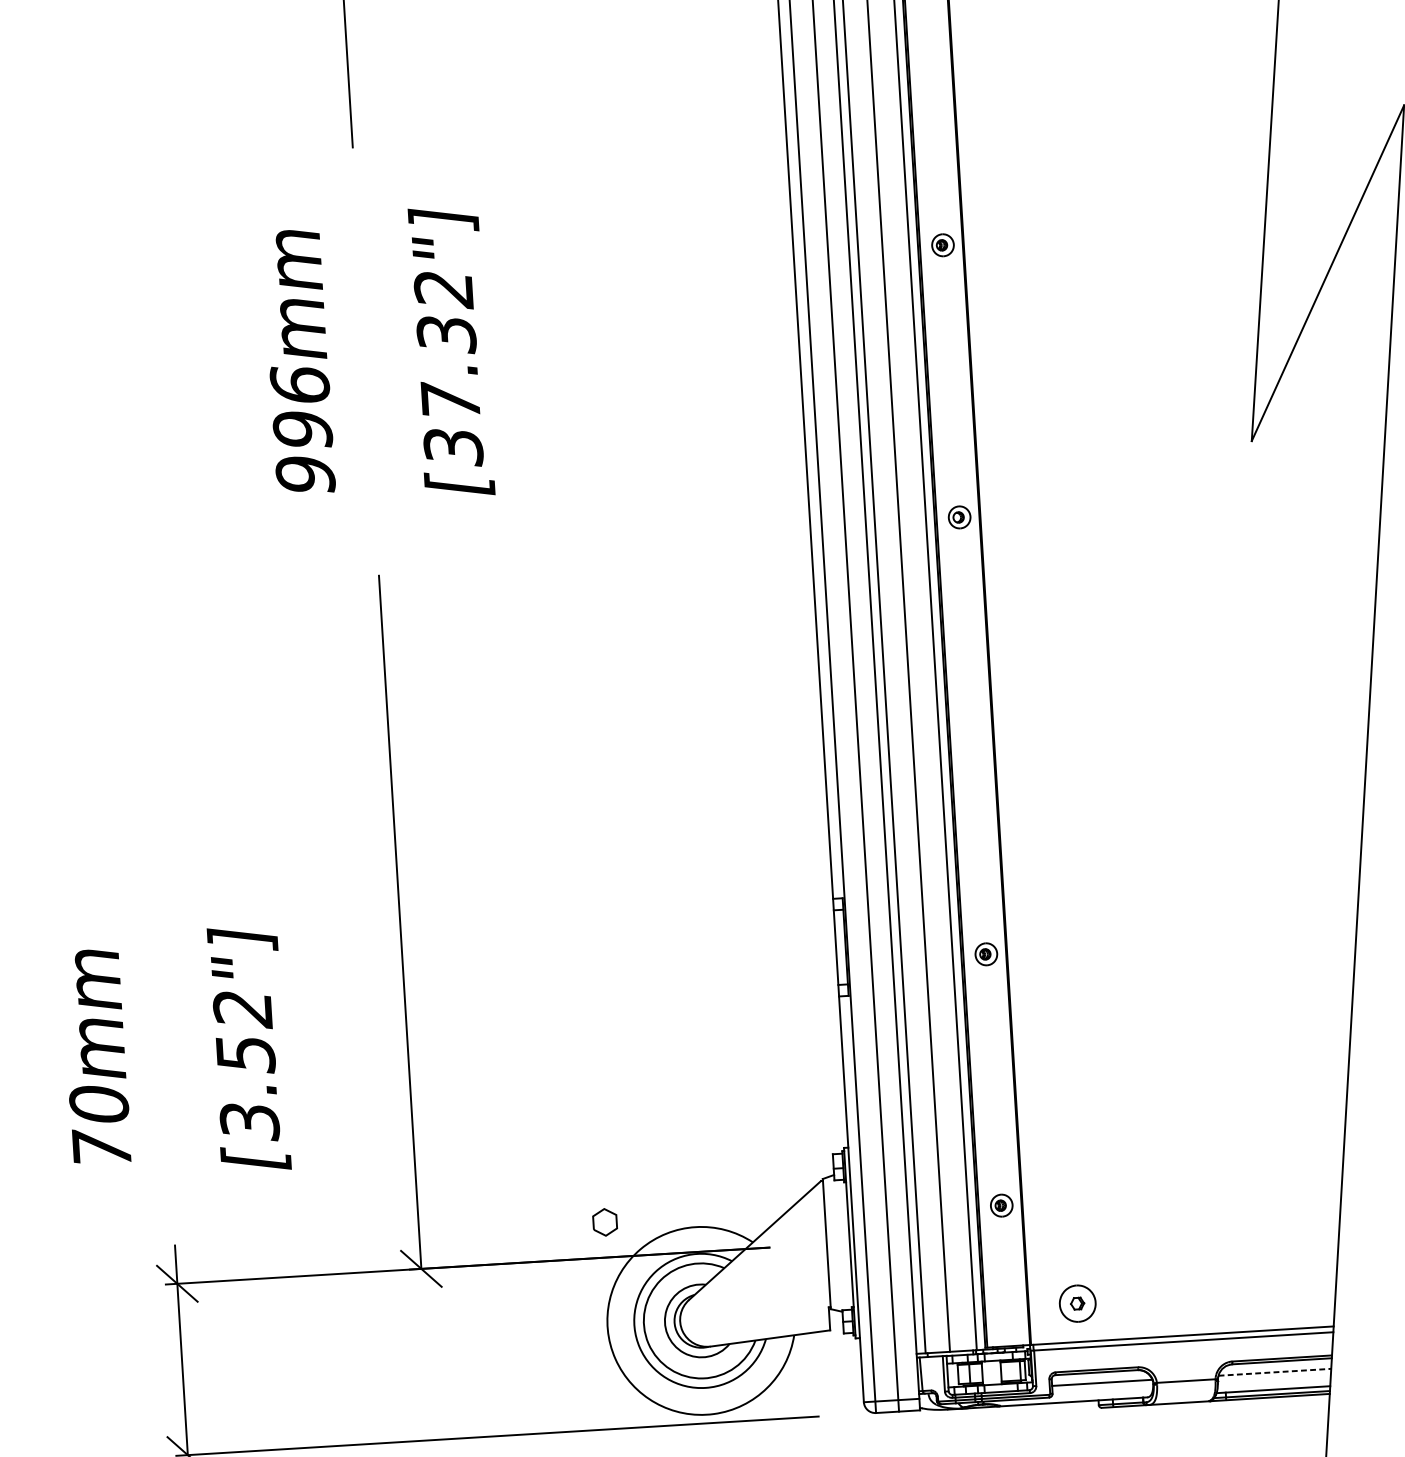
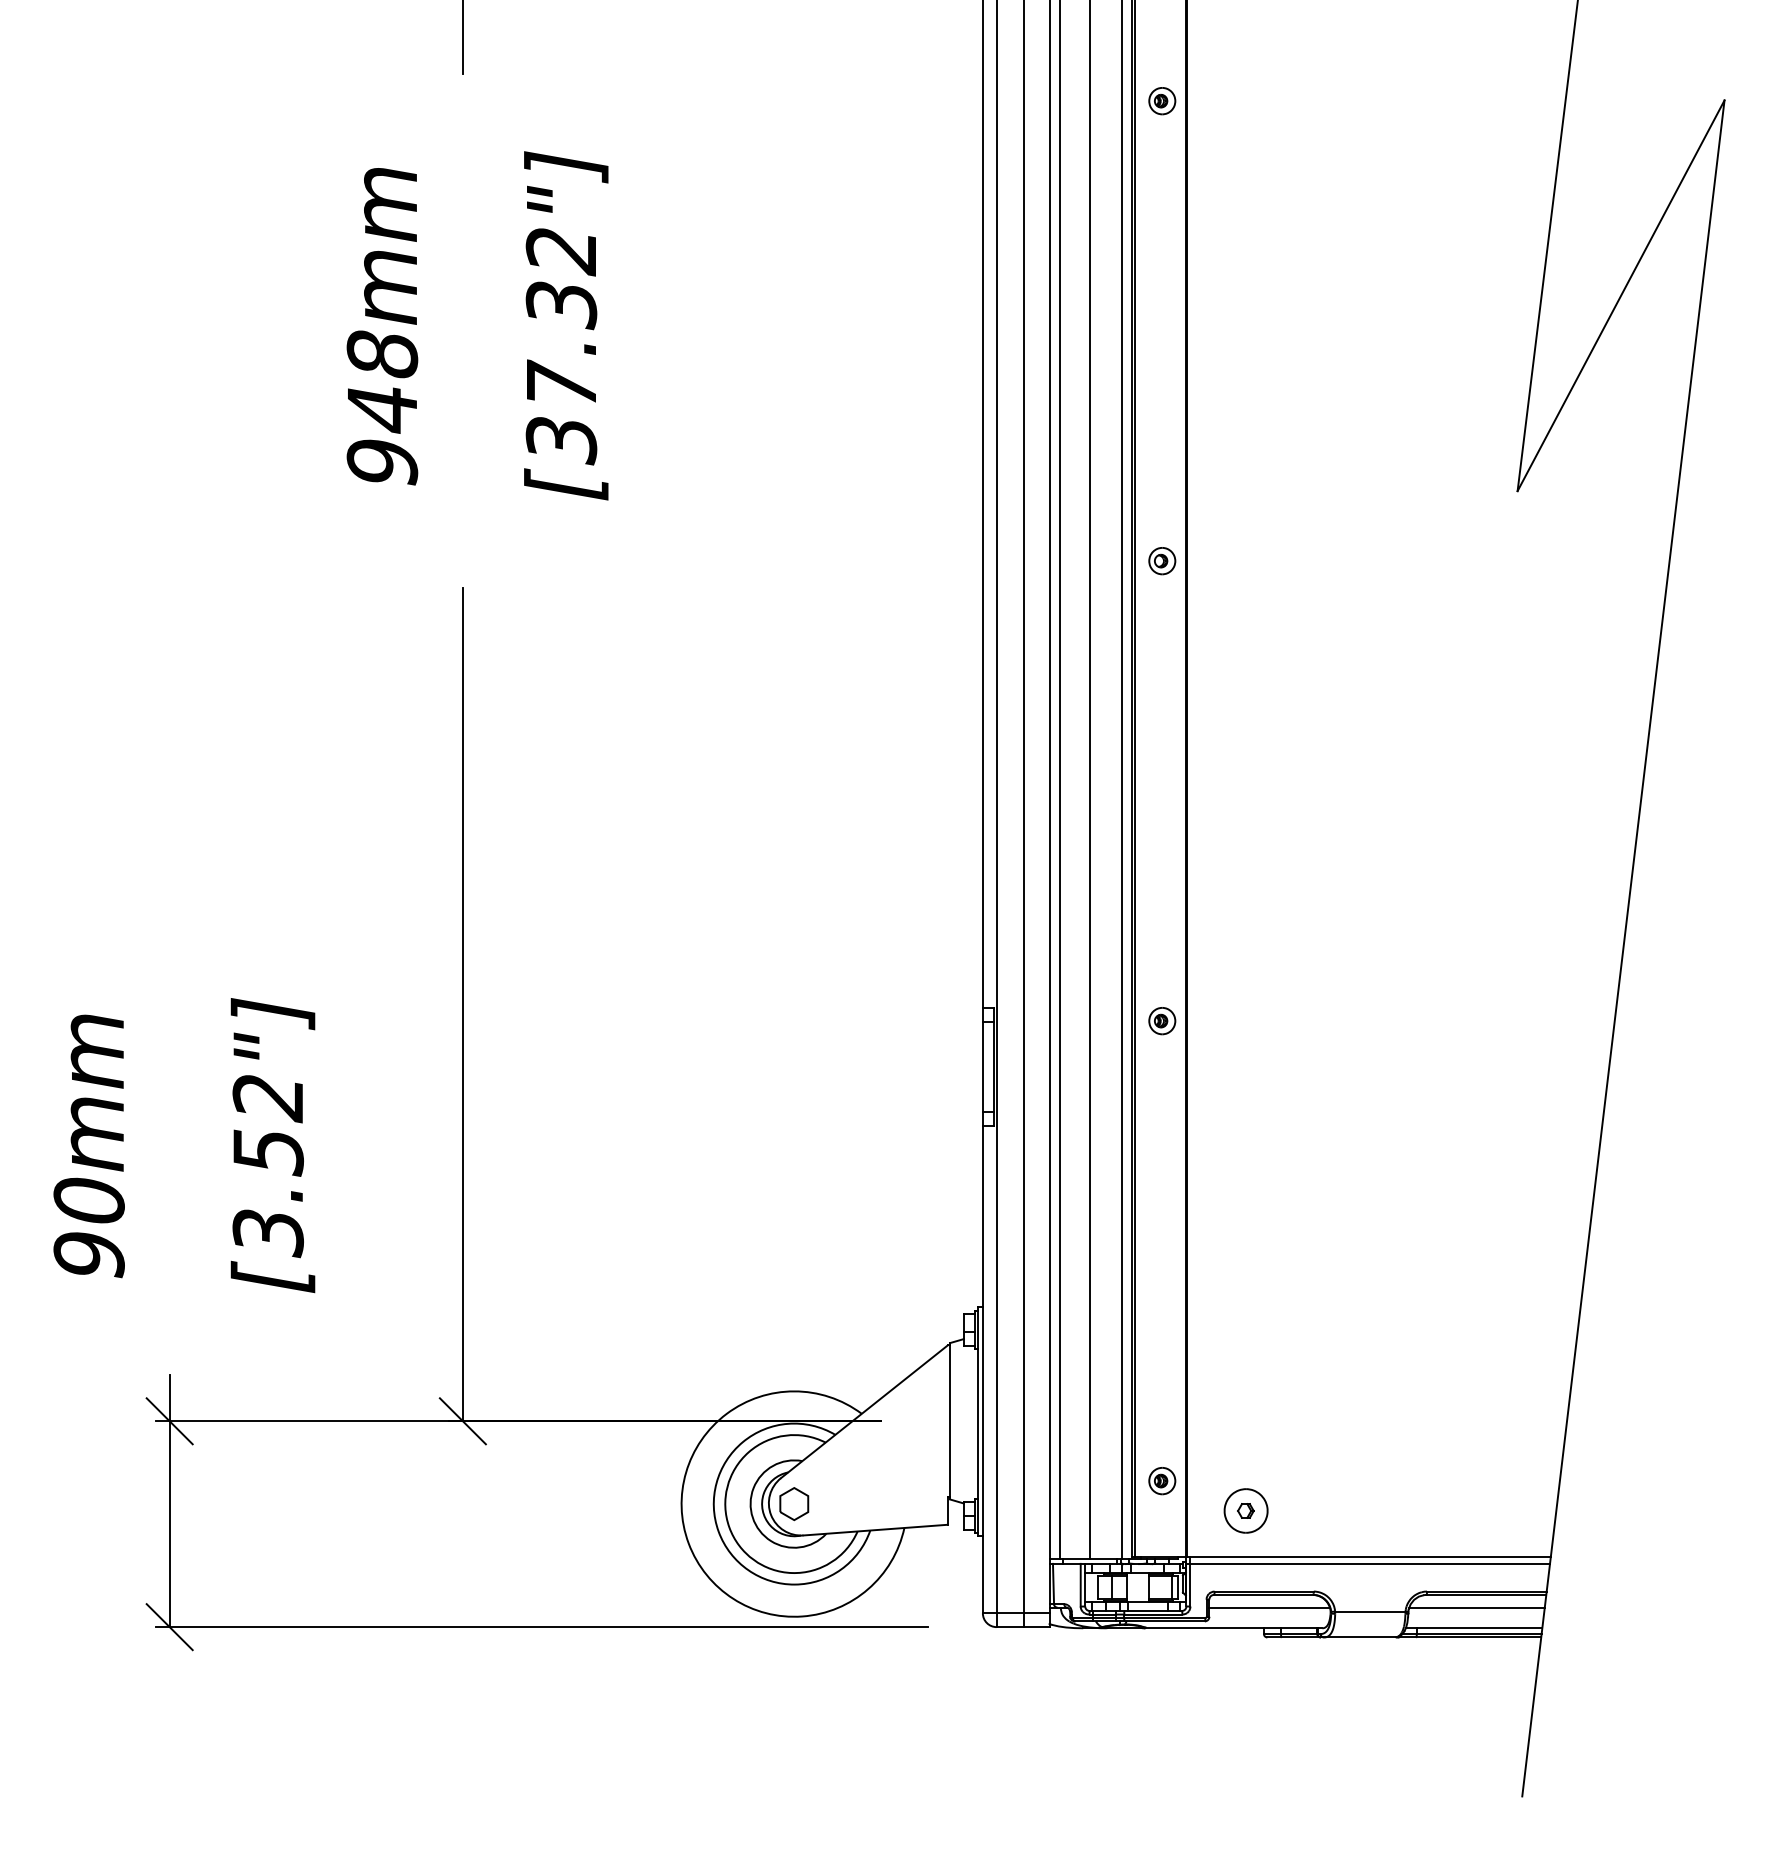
part: (943, 245) -> (1162, 101), moved
text: (301, 407) -> (382, 381), 996mm -> 948mm
part: (986, 954) -> (1162, 1021), moved
text: (101, 1148) -> (88, 1253), 70mm -> 90mm
part: (1001, 1205) -> (1162, 1481), moved
part: (605, 1222) -> (794, 1504), moved
line: (1275, 1372) -> (1477, 1607), dashed -> solid

